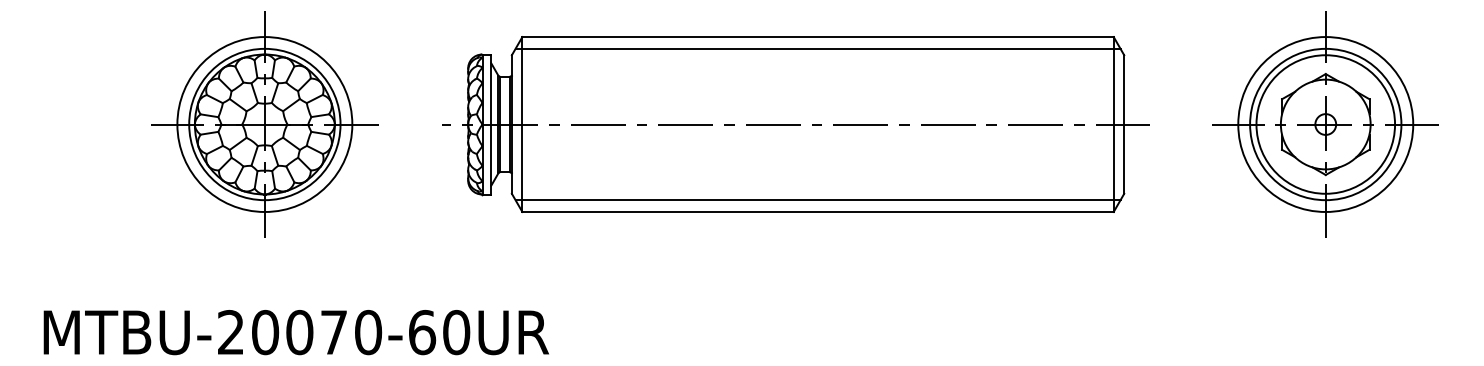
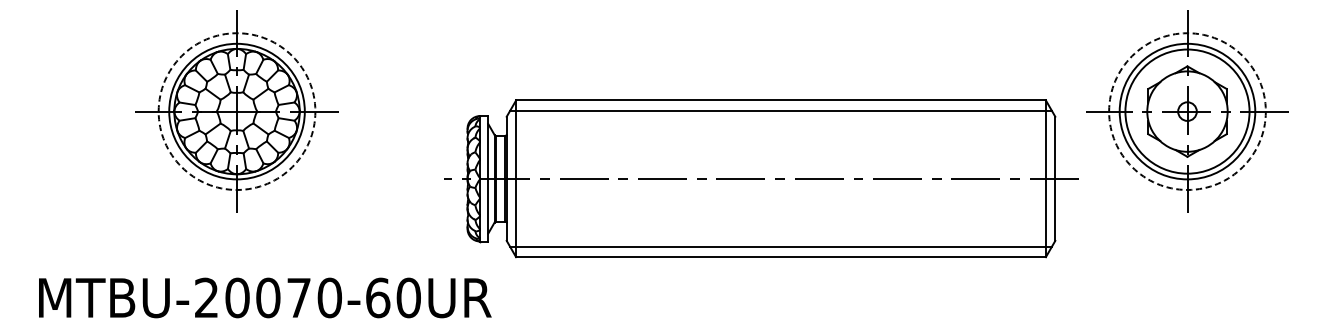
circle: (264, 124) -> (236, 111), solid -> dashed
part: (795, 124) -> (760, 178), moved
circle: (1325, 124) -> (1187, 111), solid -> dashed

